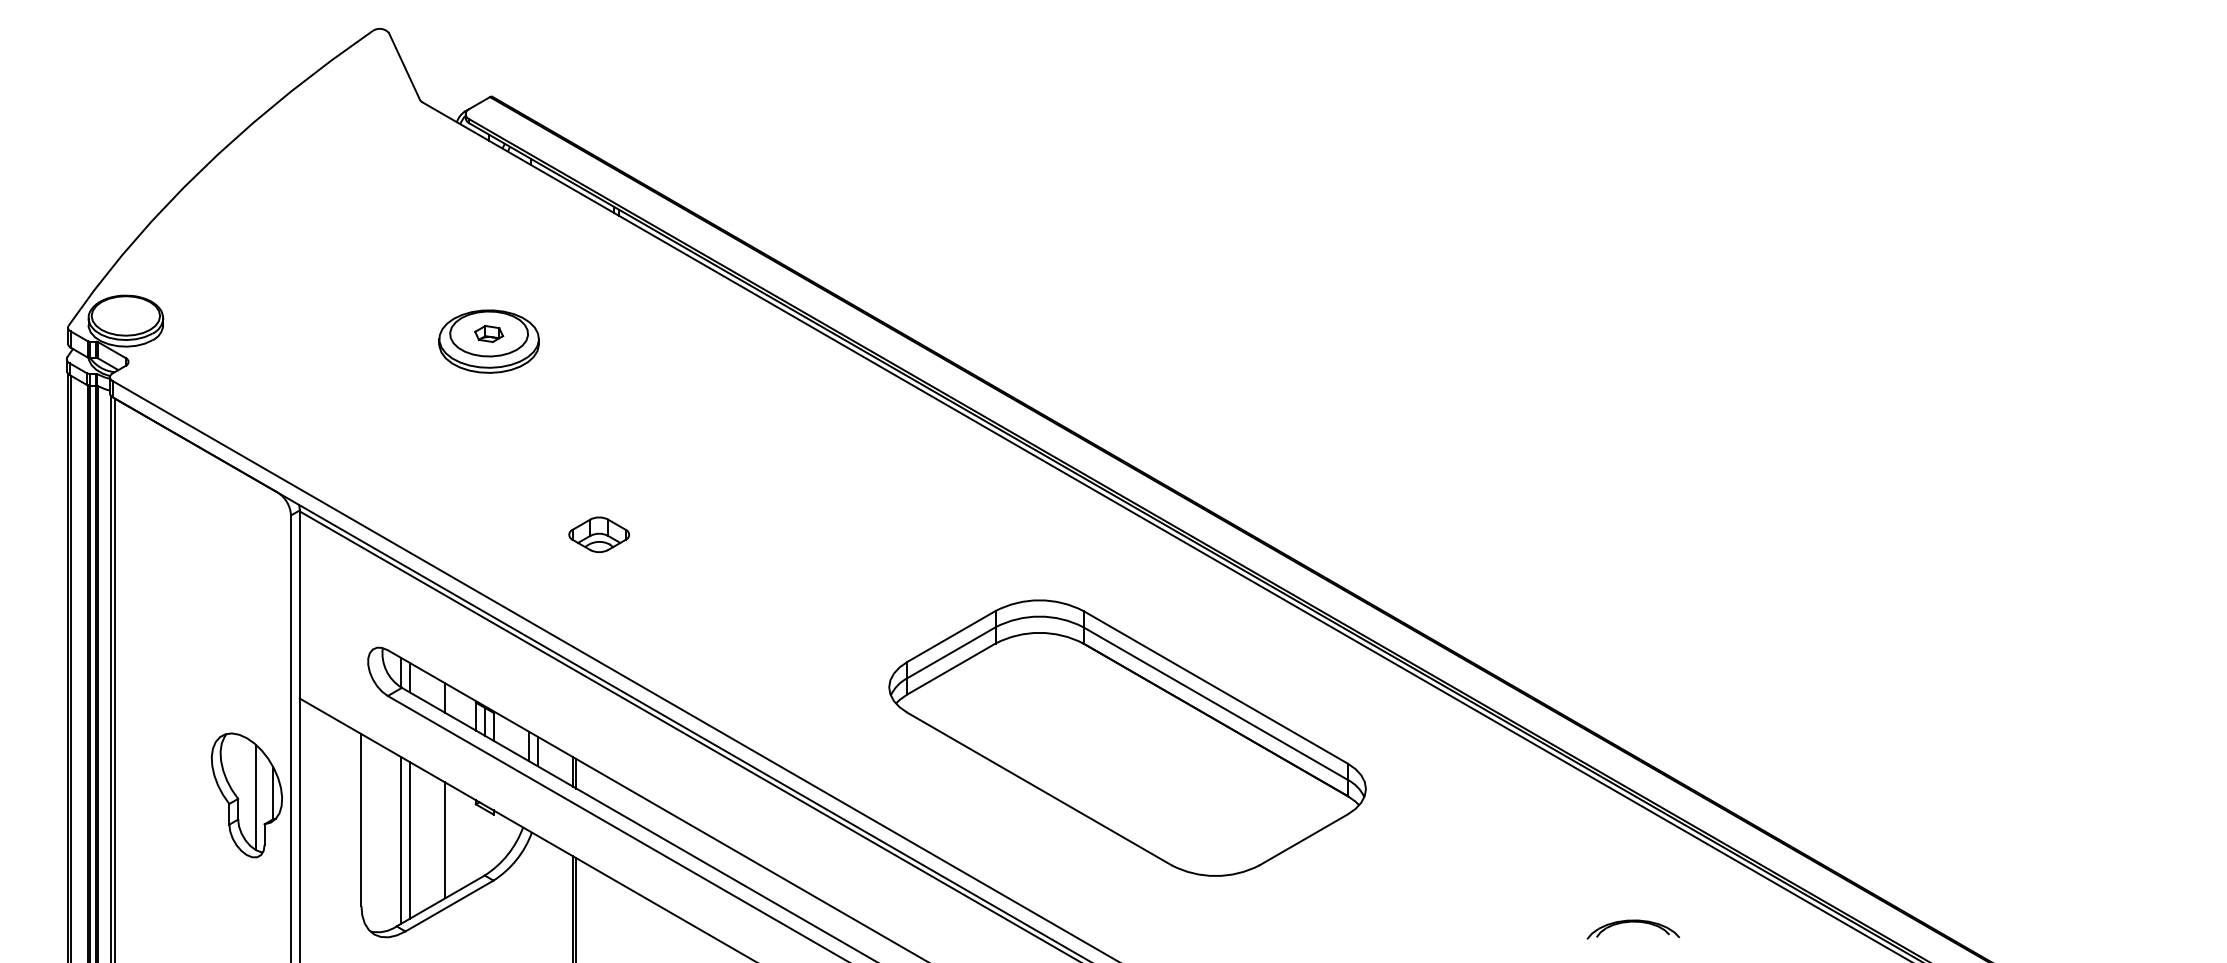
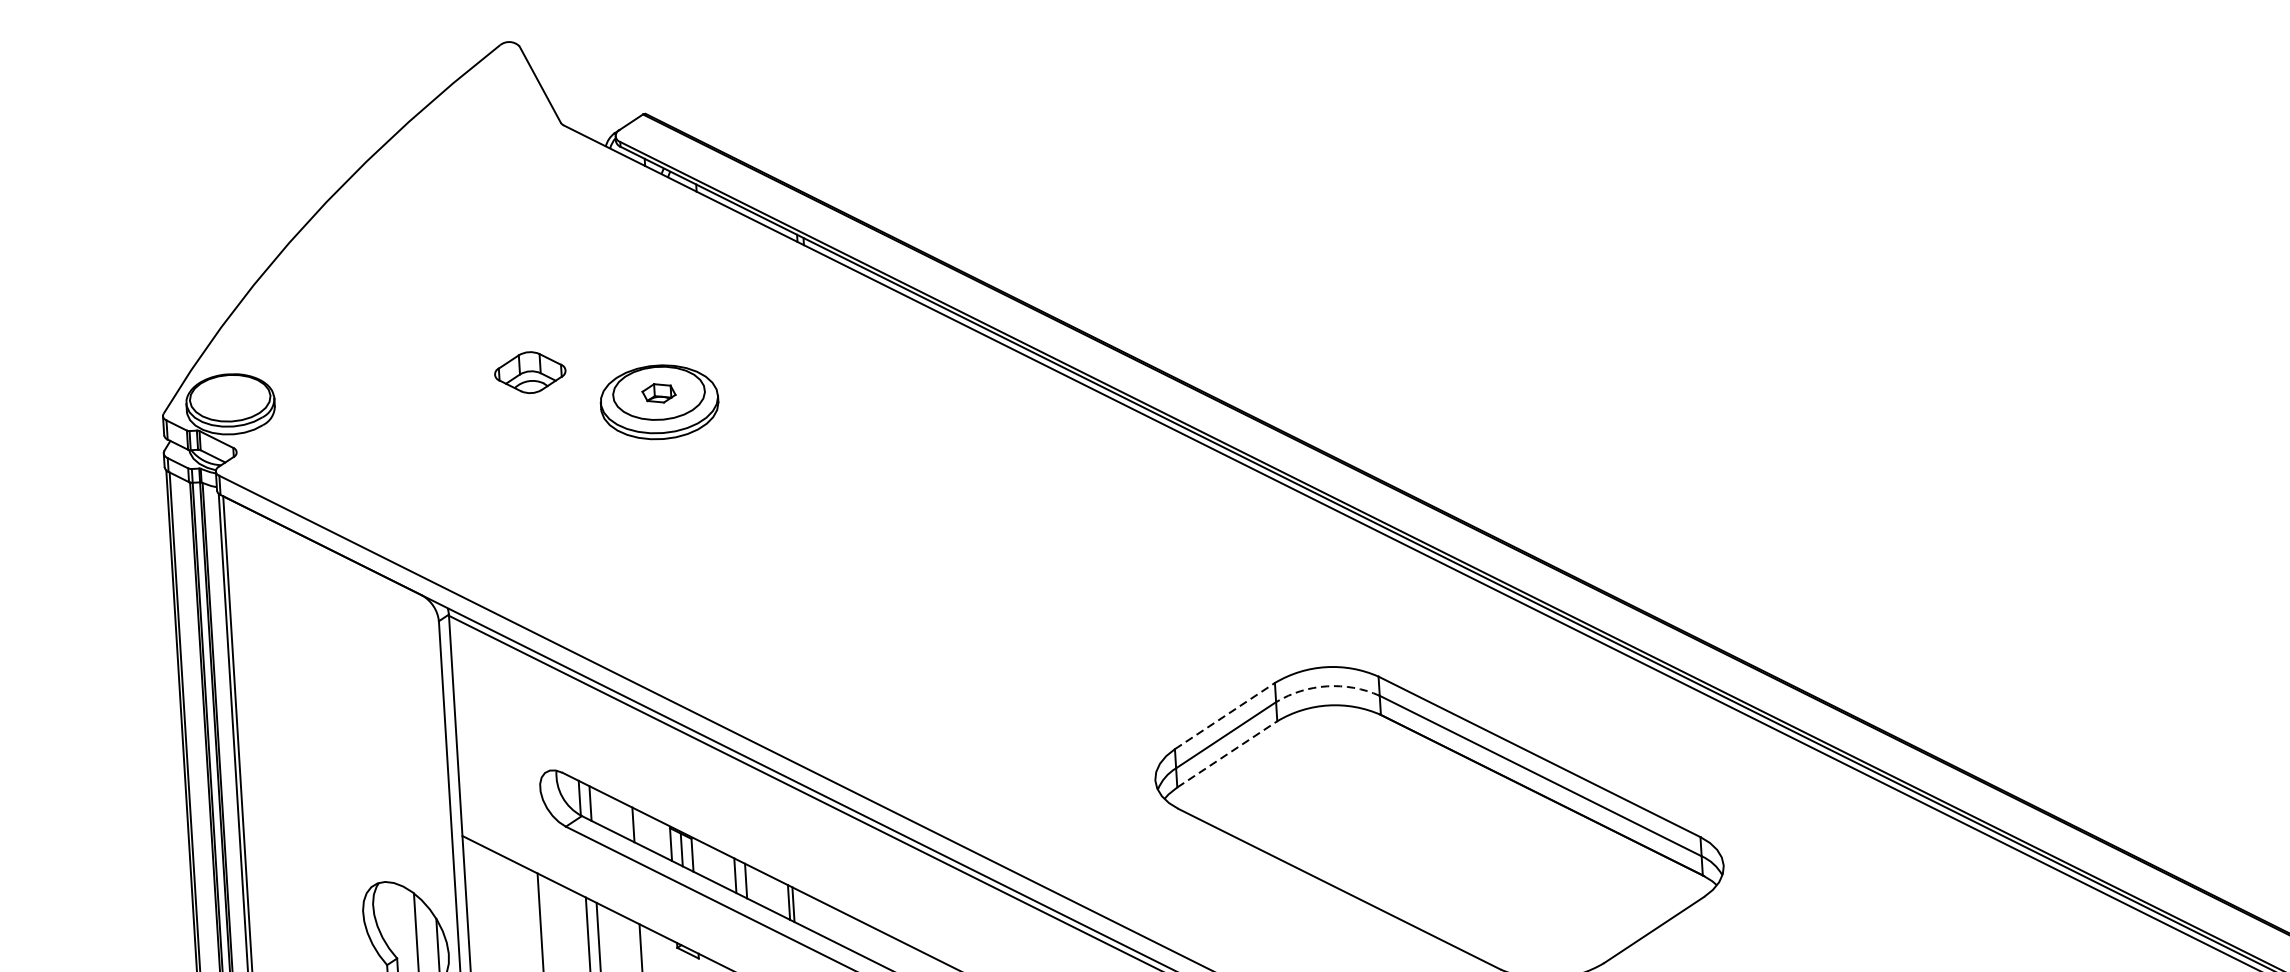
part: (598, 534) -> (529, 372), moved
arc: (1039, 616) -> (1327, 686), solid -> dashed
line: (951, 636) -> (1224, 716), solid -> dashed
line: (951, 669) -> (1227, 754), solid -> dashed

